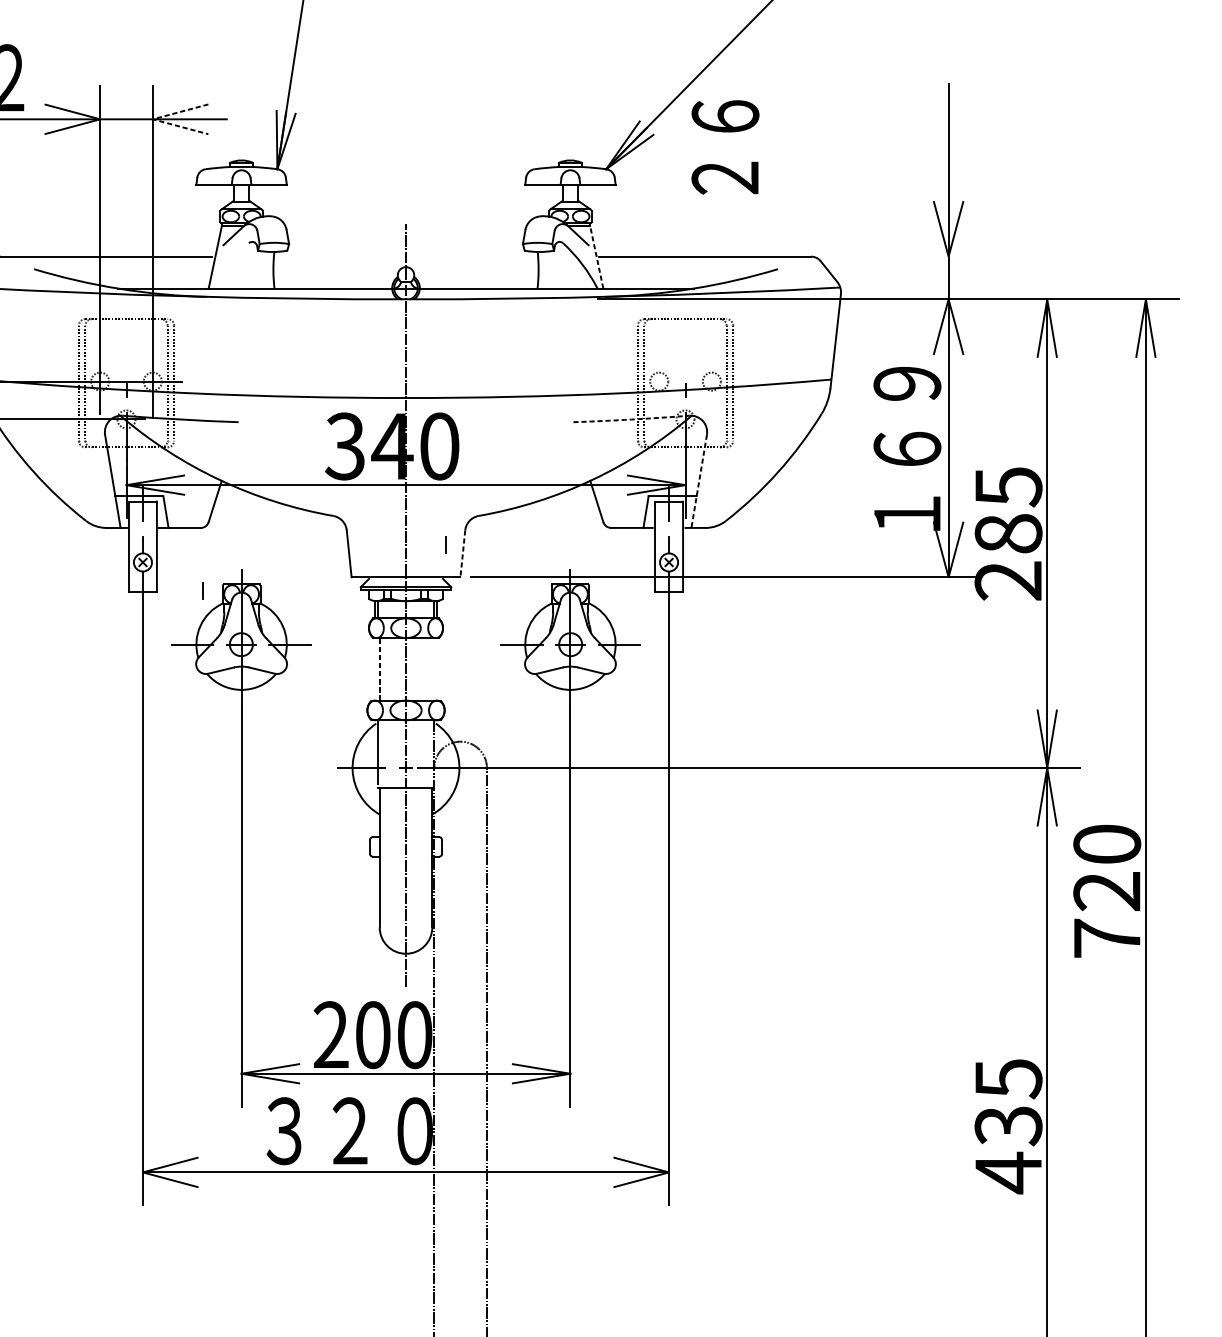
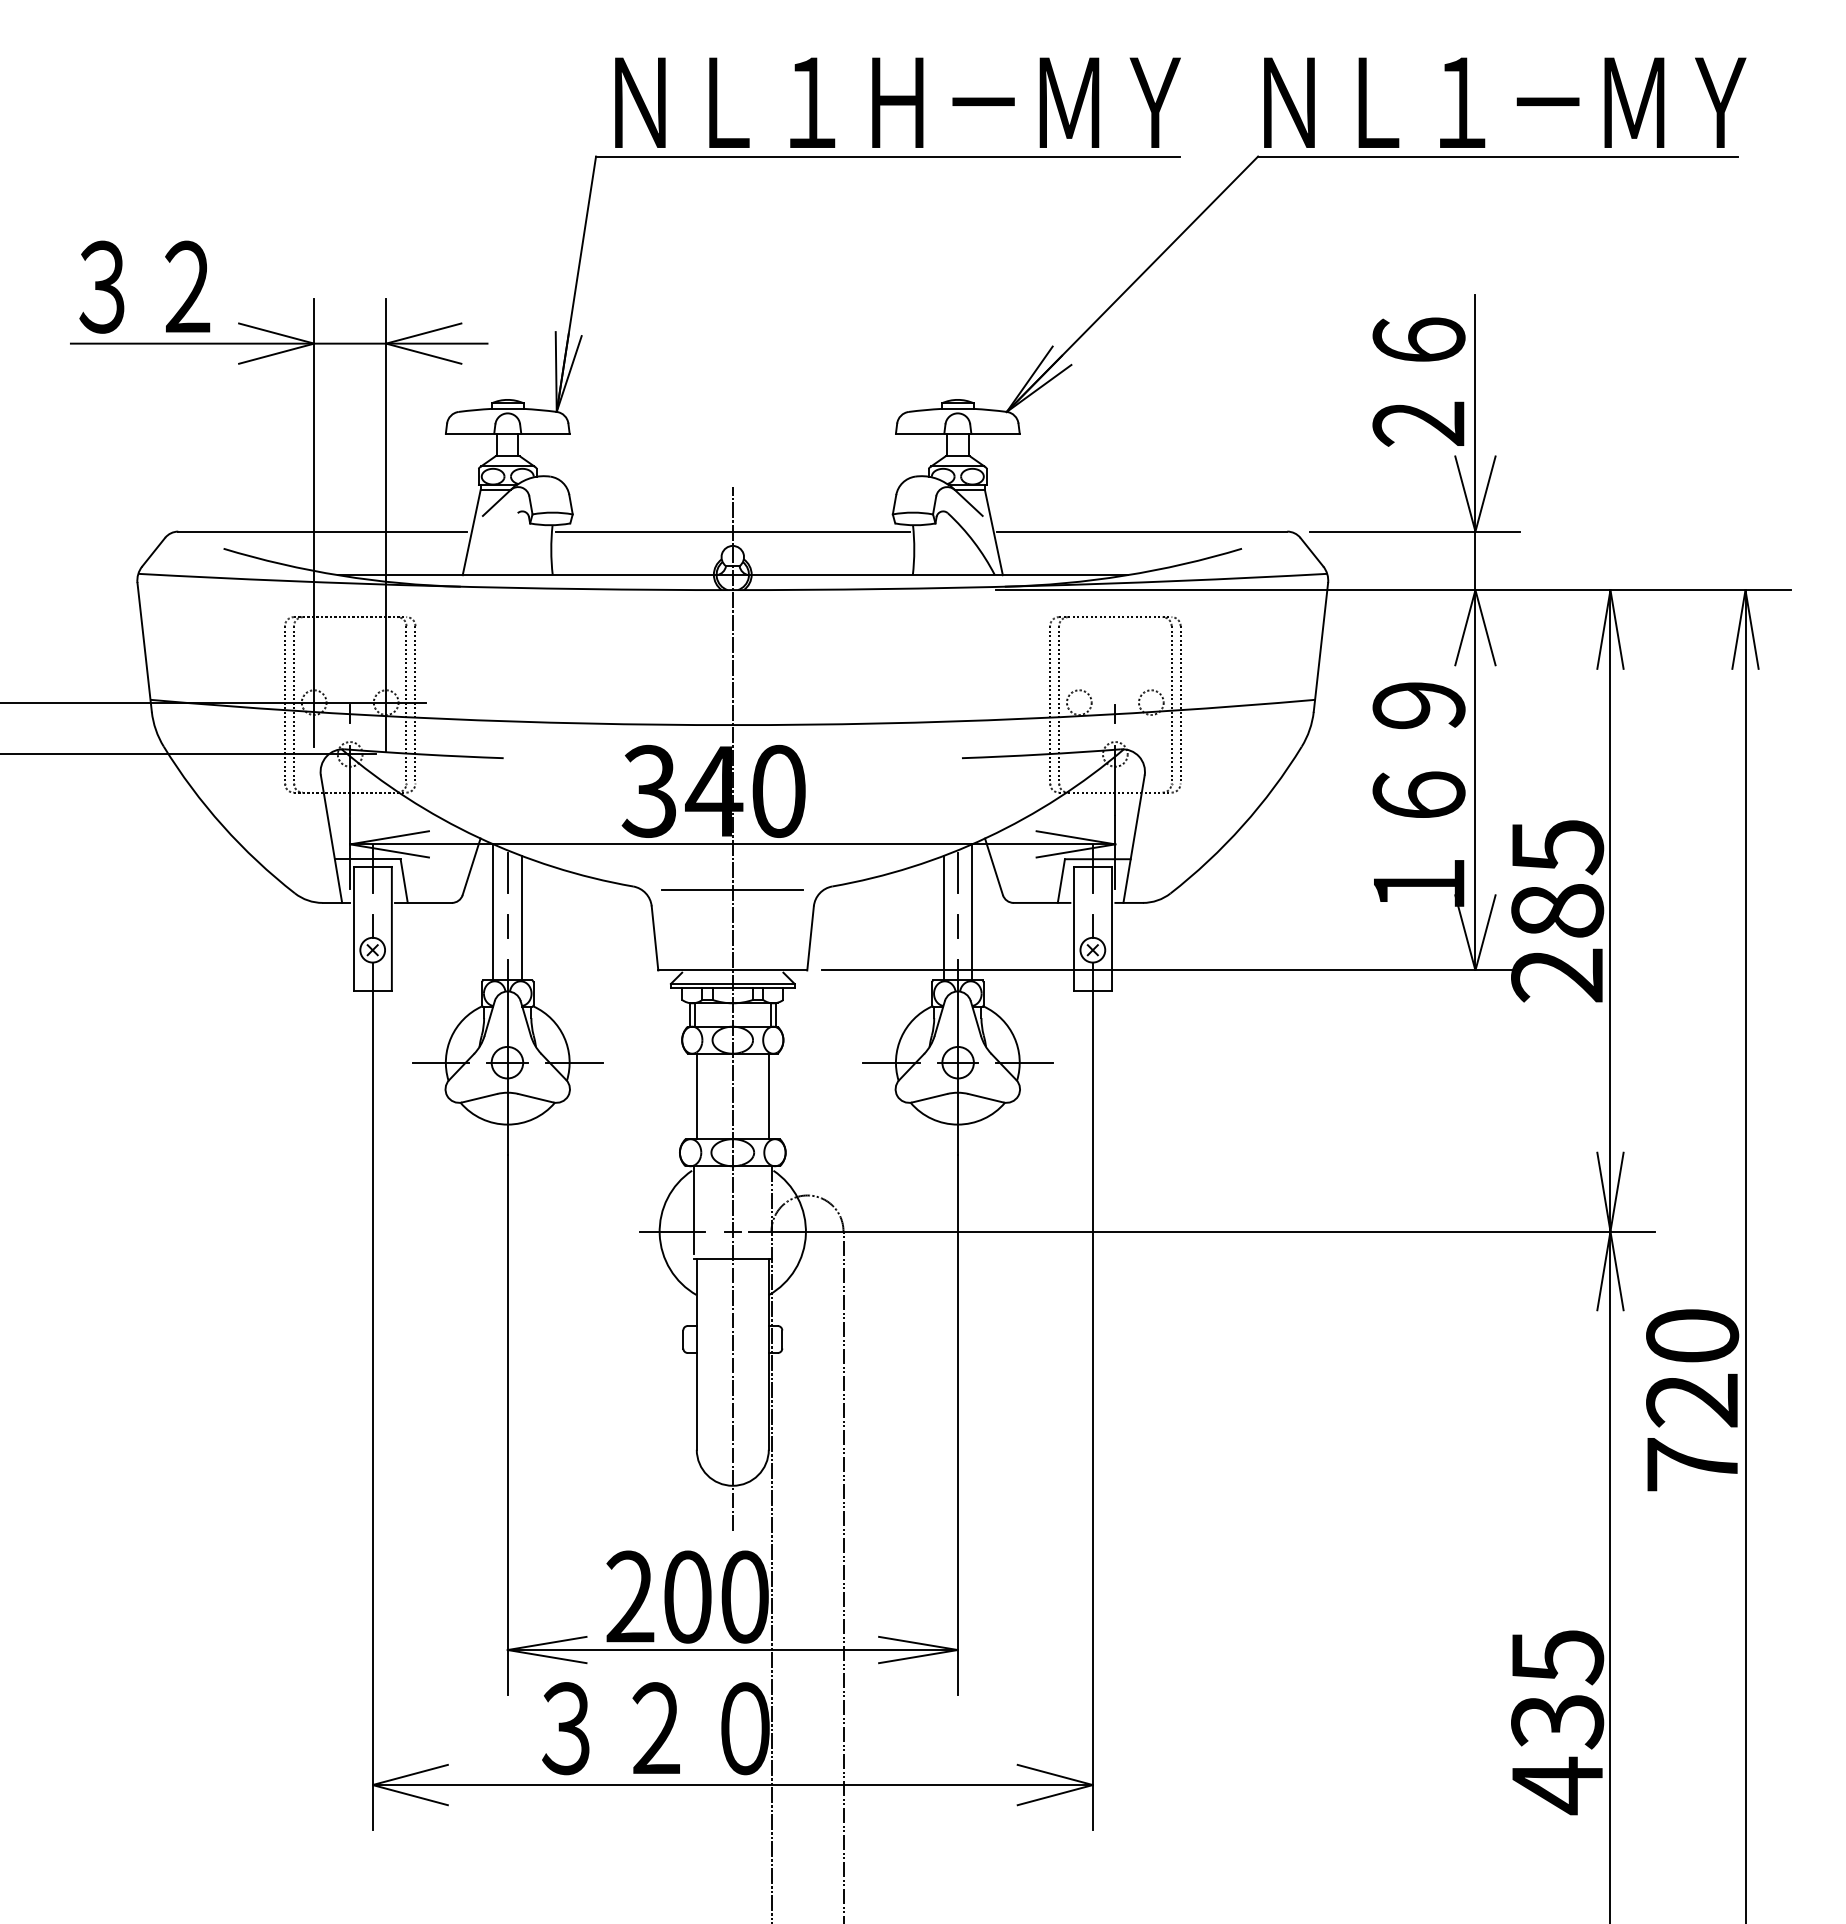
line: (153, 119) -> (386, 343), dashed -> solid
text: (725, 146) -> (1418, 381), moved
line: (406, 256) -> (733, 531), added
line: (904, 256) -> (1415, 531), added
line: (596, 257) -> (993, 532), dashed -> solid
arc: (631, 419) -> (1041, 754), dashed -> solid
line: (699, 481) -> (1134, 839), dashed -> solid
line: (241, 505) -> (507, 872), added
line: (570, 505) -> (957, 872), added
line: (405, 518) -> (732, 889), added
line: (231, 534) -> (493, 912), added
line: (581, 534) -> (972, 912), added
line: (251, 538) -> (521, 917), added
line: (559, 538) -> (943, 917), added
line: (445, 545) -> (957, 926), moved
line: (462, 553) -> (810, 938), dashed -> solid
line: (202, 591) -> (507, 926), moved
line: (379, 669) -> (696, 1096), dashed -> solid
line: (432, 669) -> (768, 1096), added

